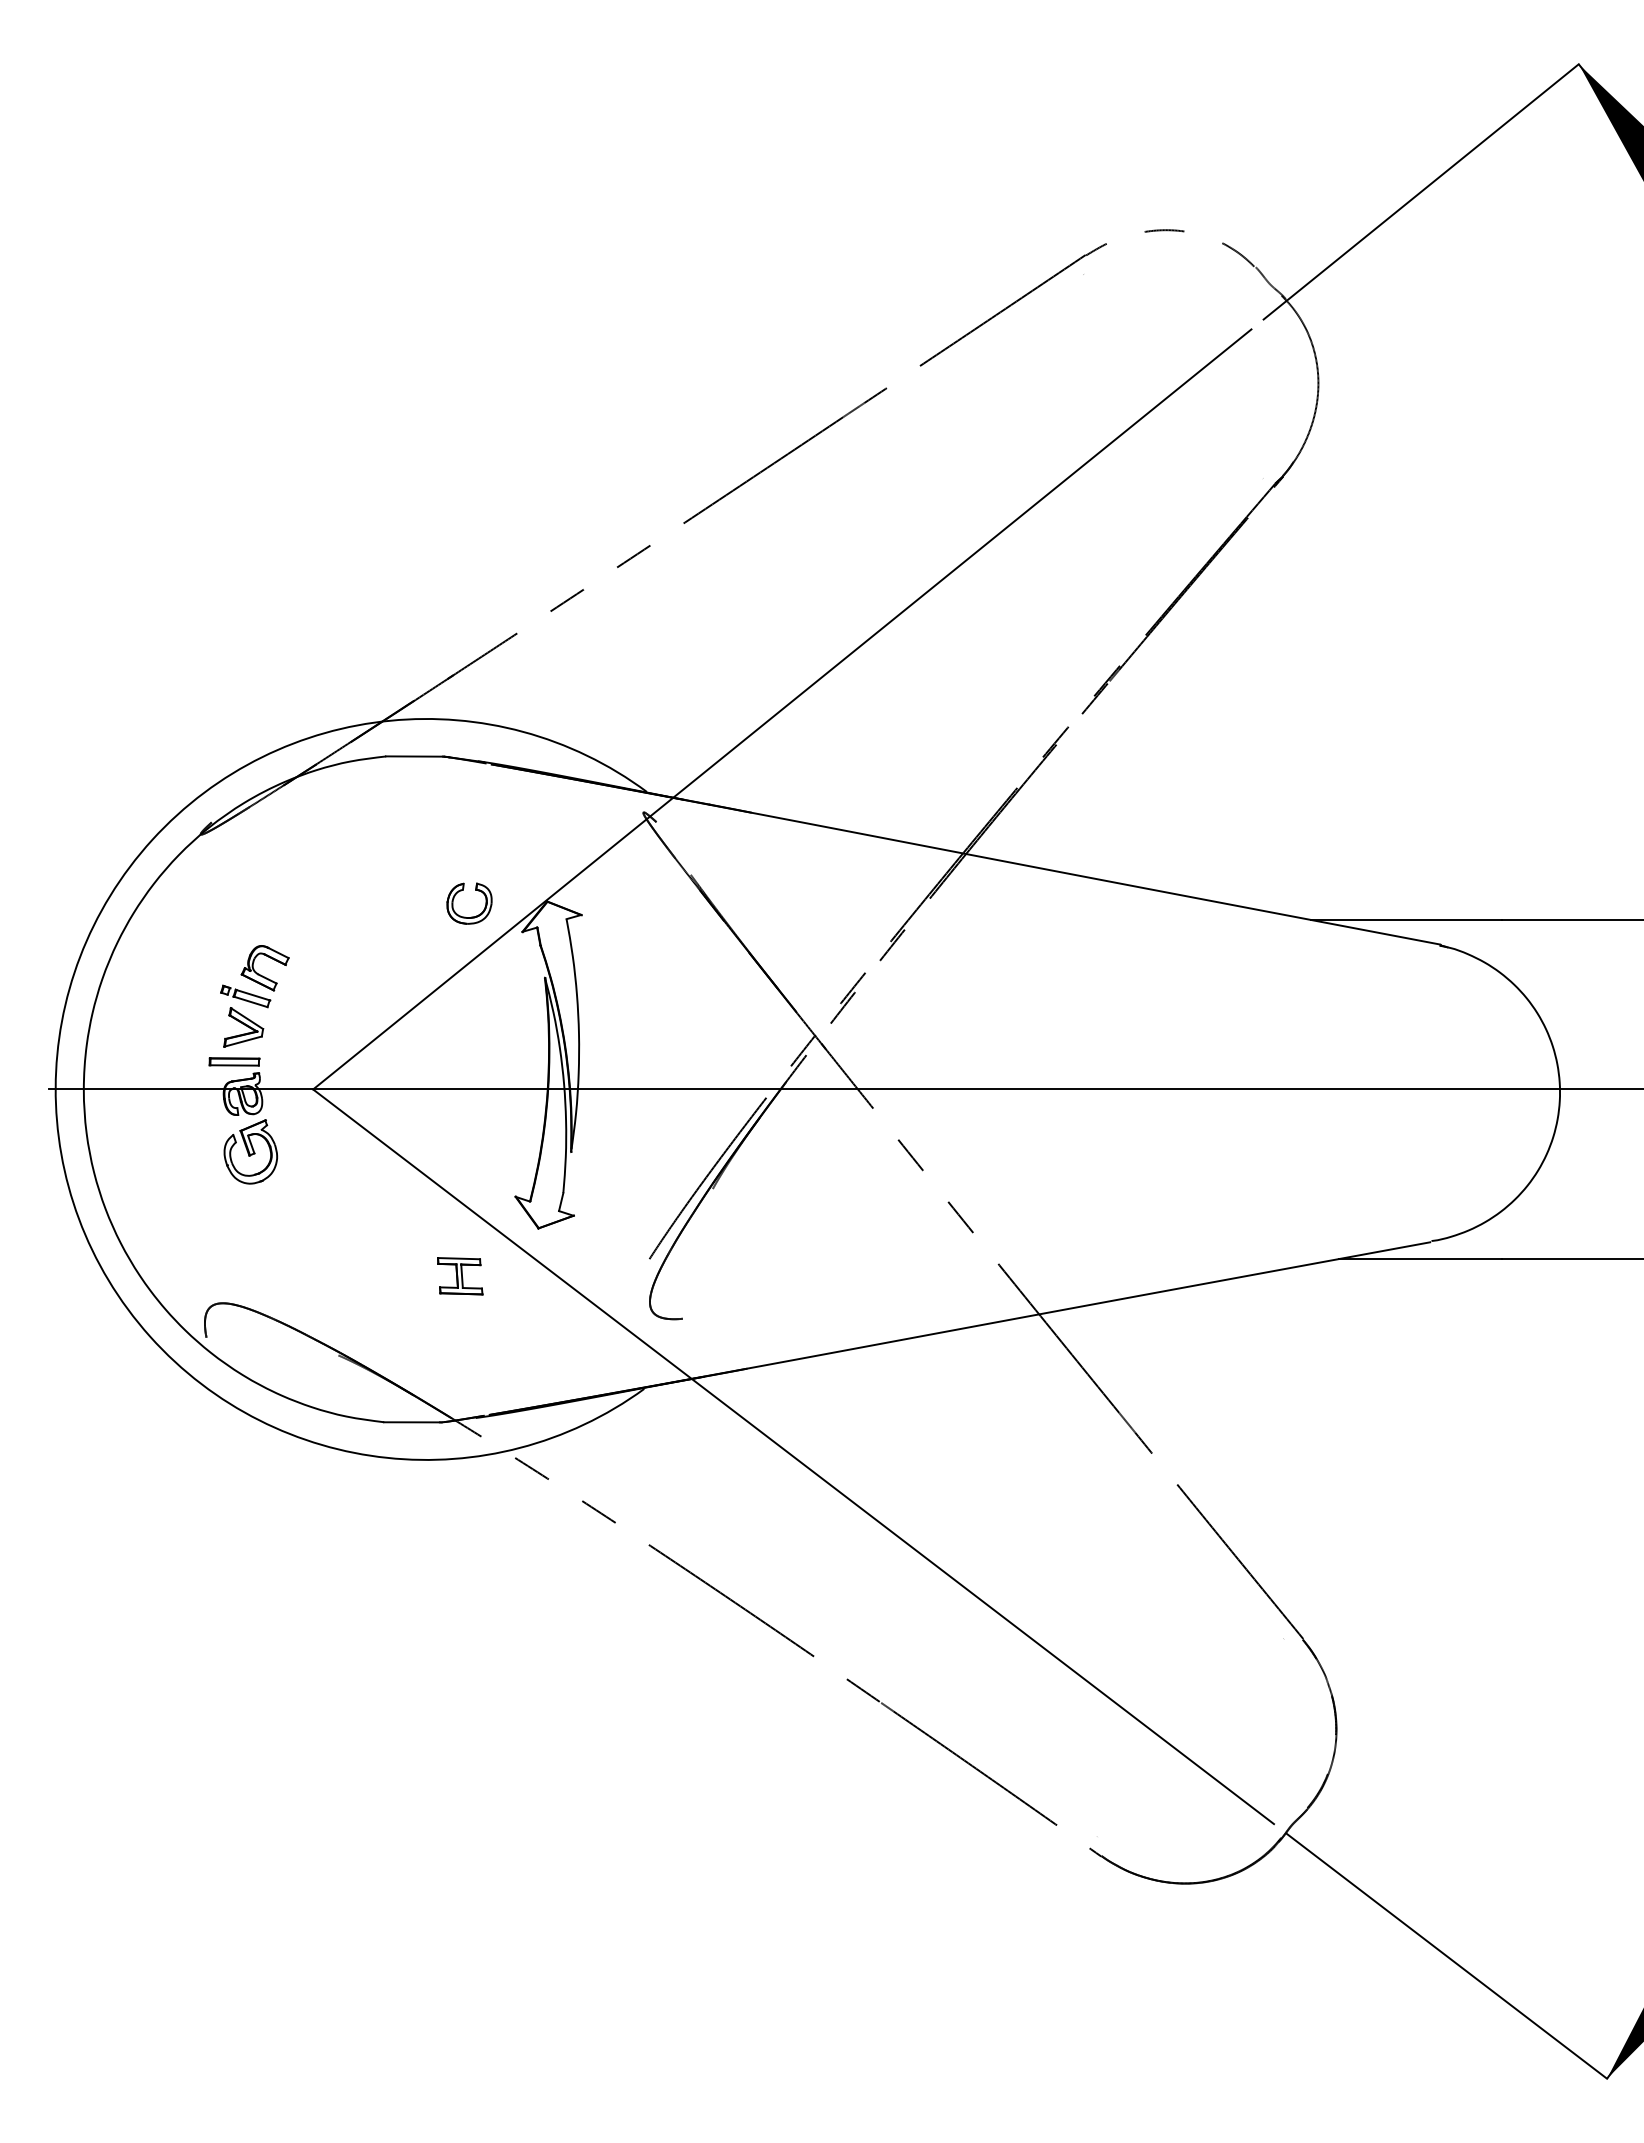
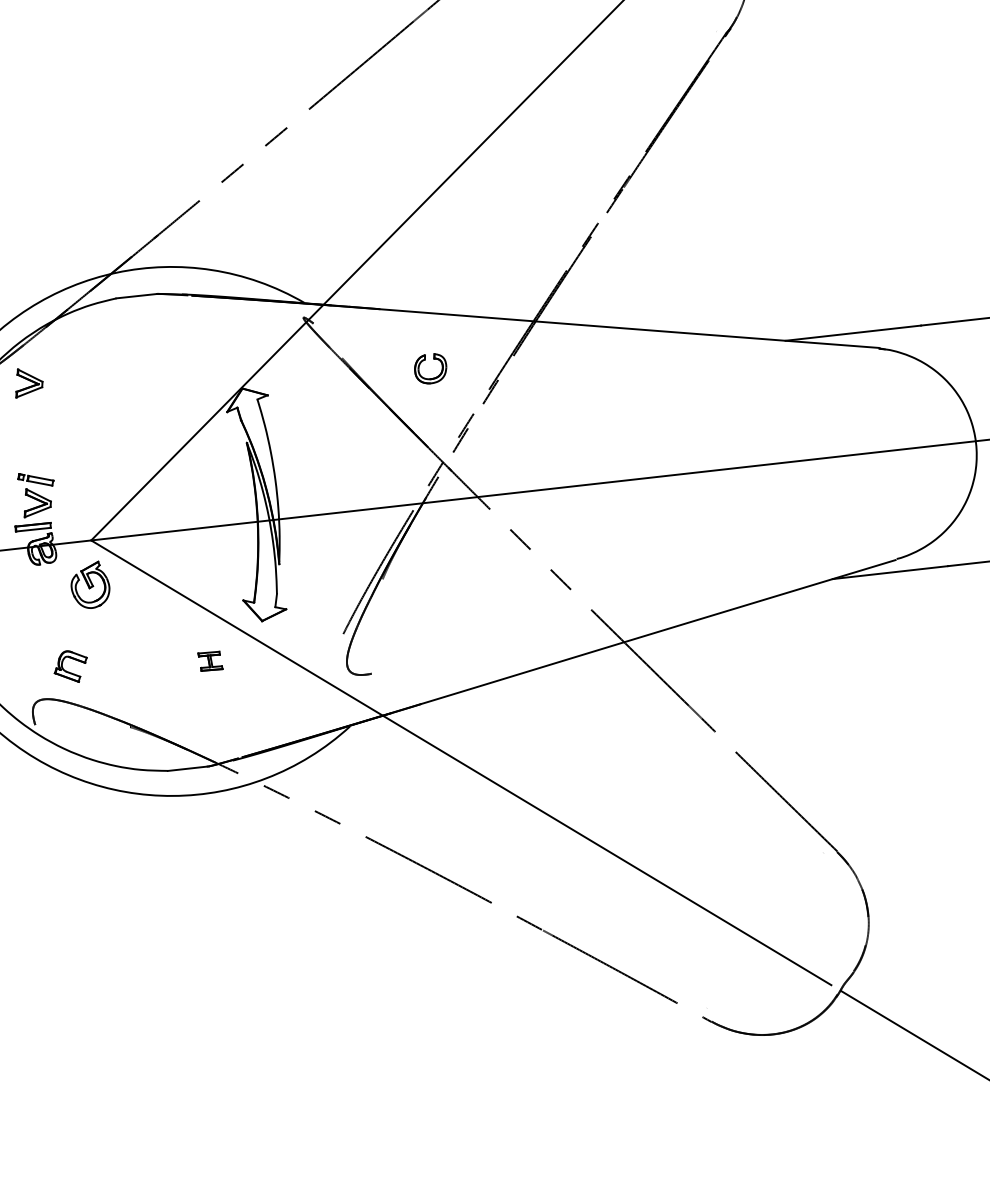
part: (250, 859) -> (28, 382), added
part: (471, 916) -> (433, 377), moved
part: (259, 973) -> (67, 671), moved
part: (250, 1151) -> (90, 585), moved
part: (460, 1276) -> (210, 661), size x0.7

